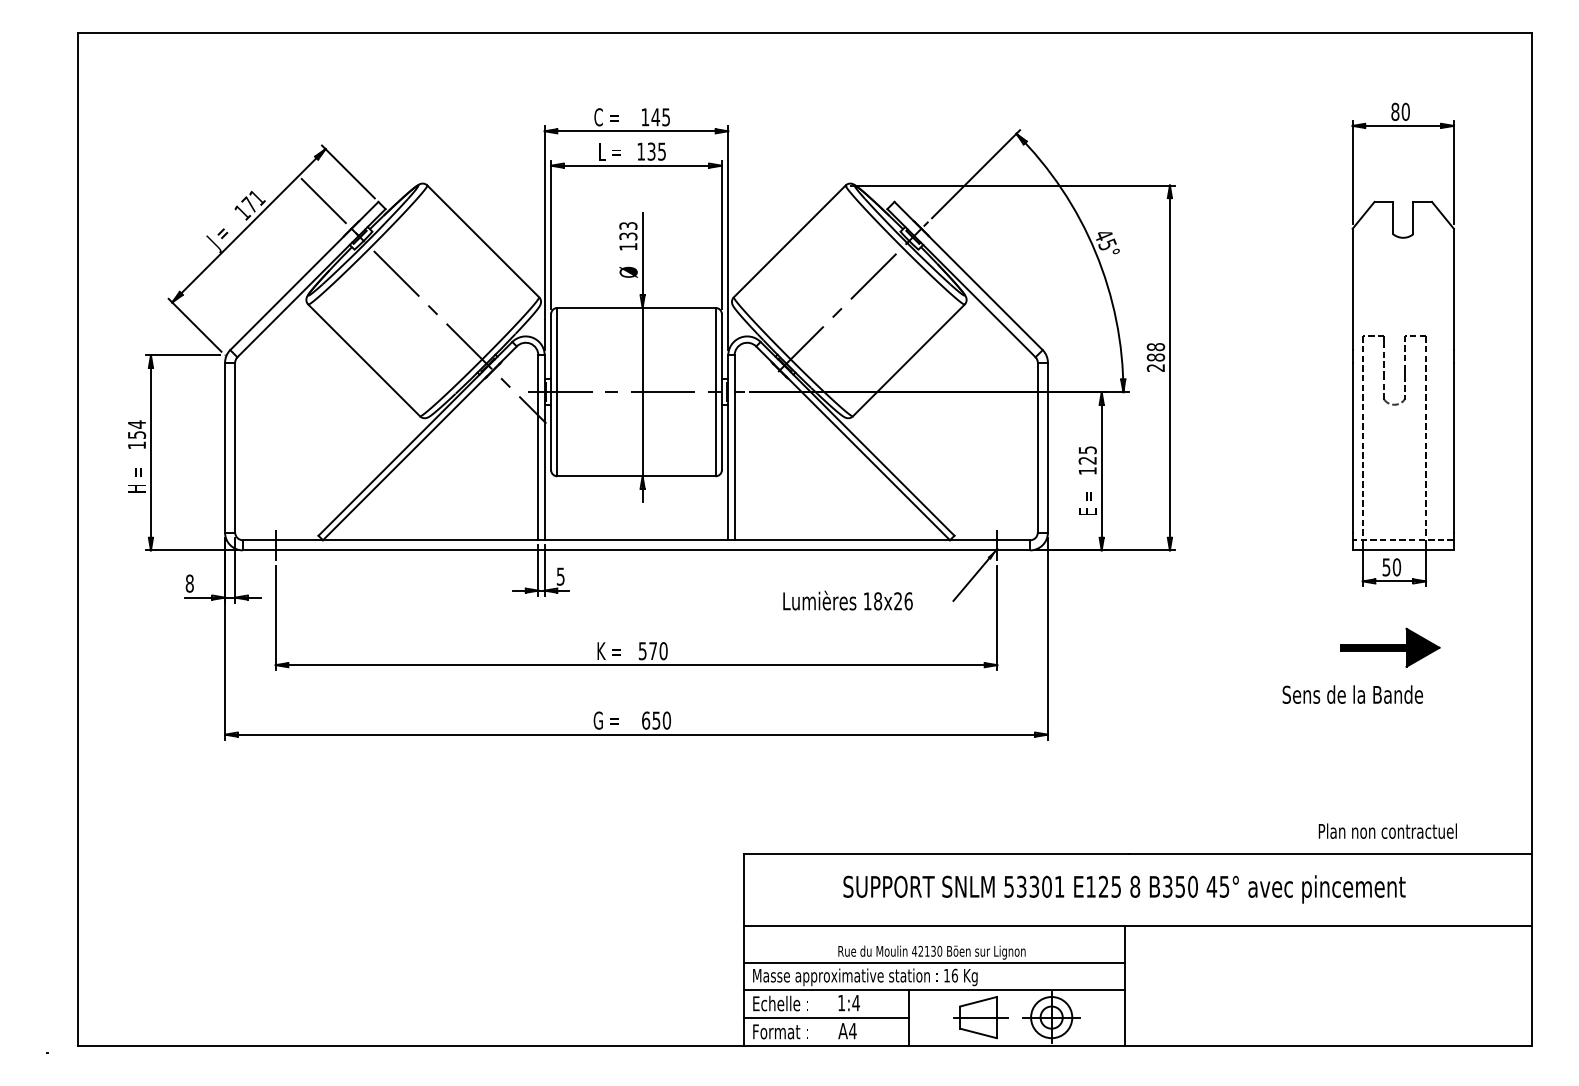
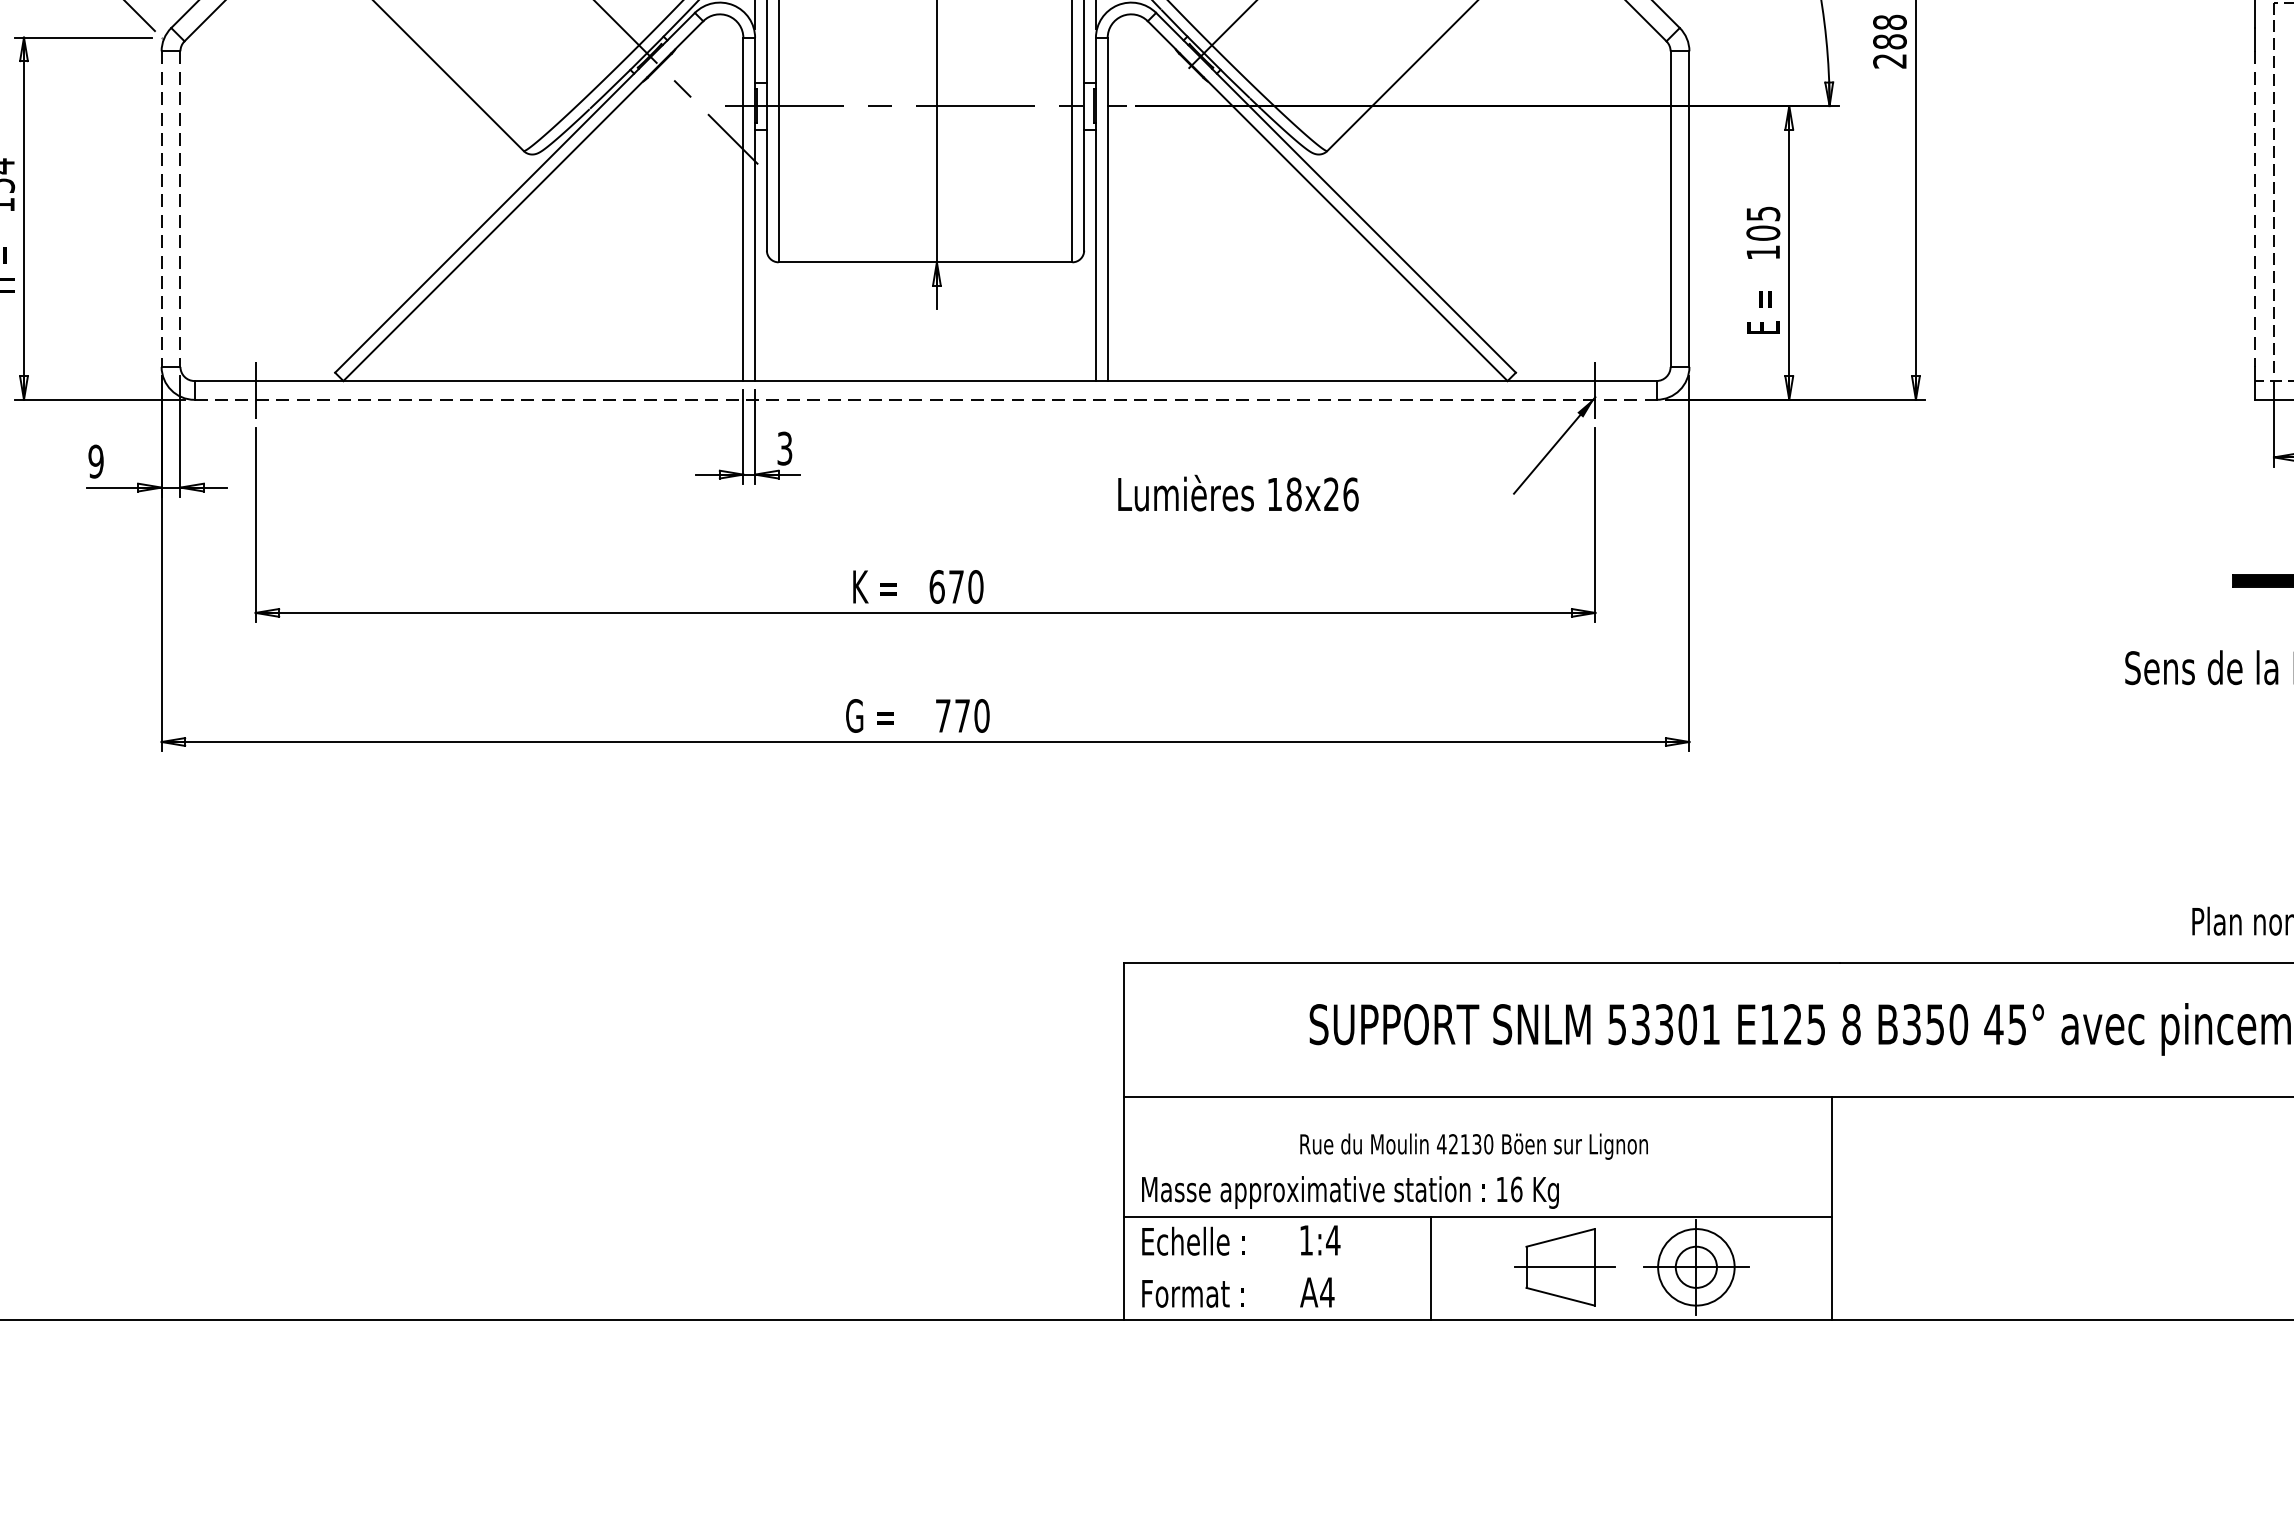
line: (225, 448) -> (162, 210), solid -> dashed
line: (235, 448) -> (180, 210), solid -> dashed
line: (1352, 448) -> (2254, 210), solid -> dashed
text: (1087, 460) -> (1762, 232), 125 -> 105
line: (636, 550) -> (925, 400), solid -> dashed
text: (560, 575) -> (784, 446), 5 -> 3
text: (189, 583) -> (95, 461), 8 -> 9
text: (847, 600) -> (1237, 492), moved
text: (642, 651) -> (936, 587), 570 -> 670
text: (651, 720) -> (953, 715), 650 -> 770
line: (933, 962) -> (1476, 1165), removed
line: (825, 1018) -> (1276, 1268), removed

